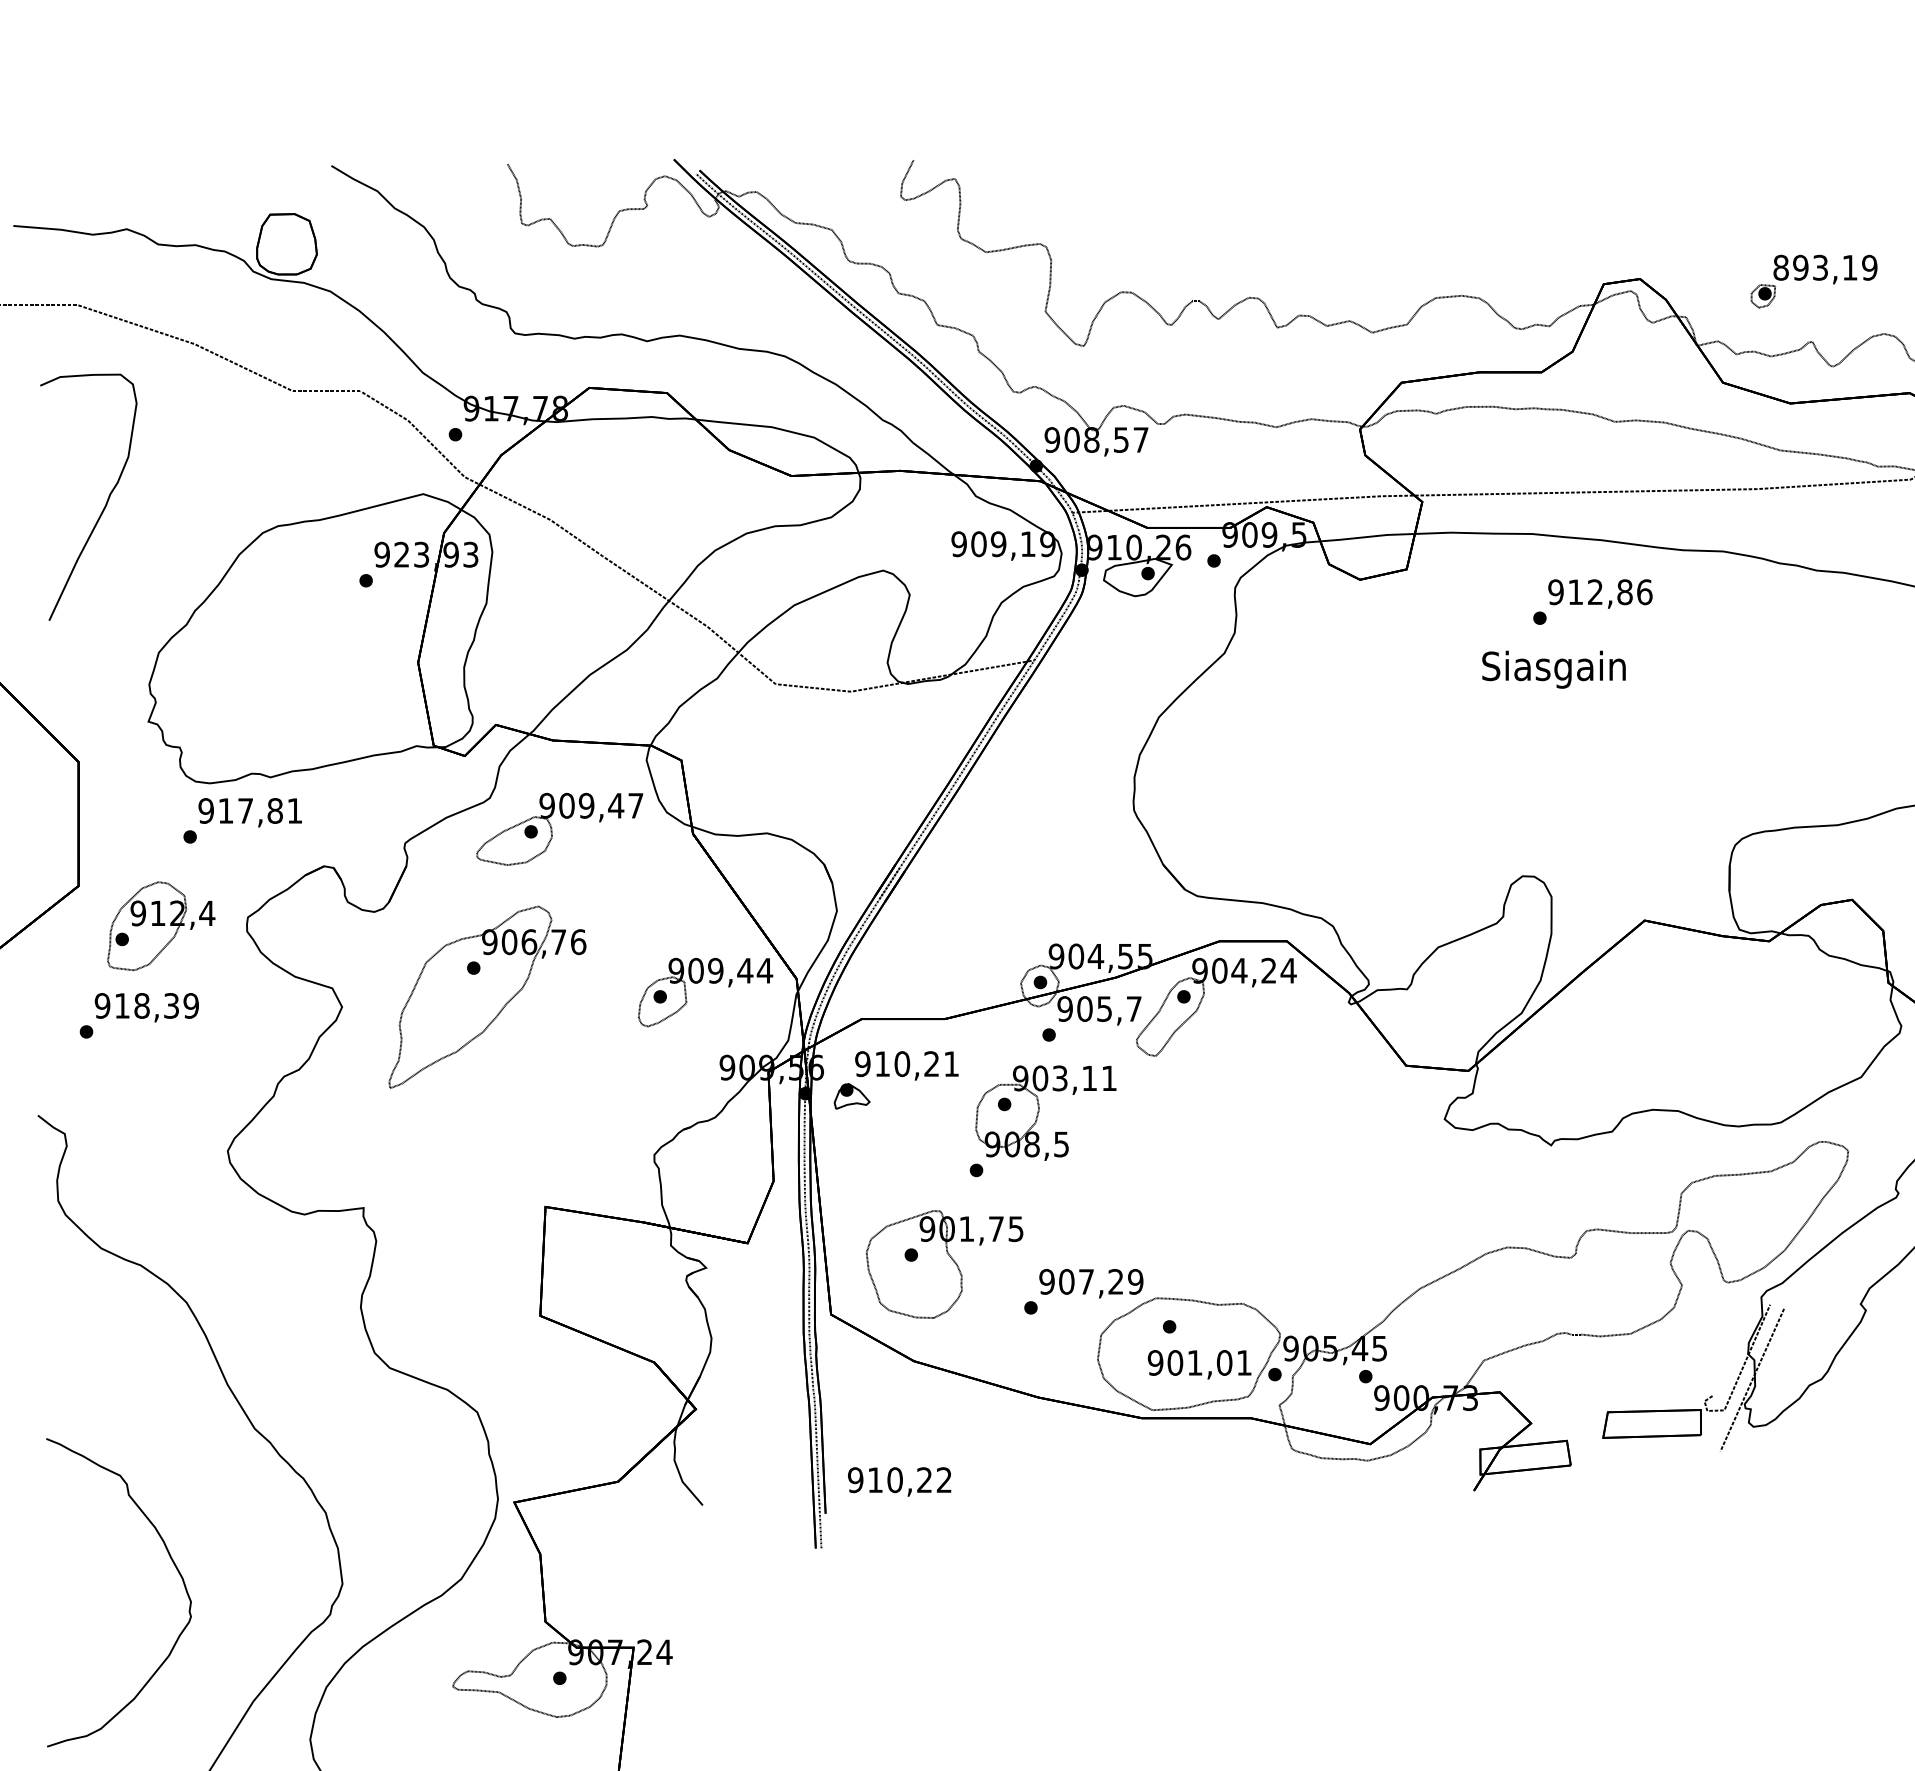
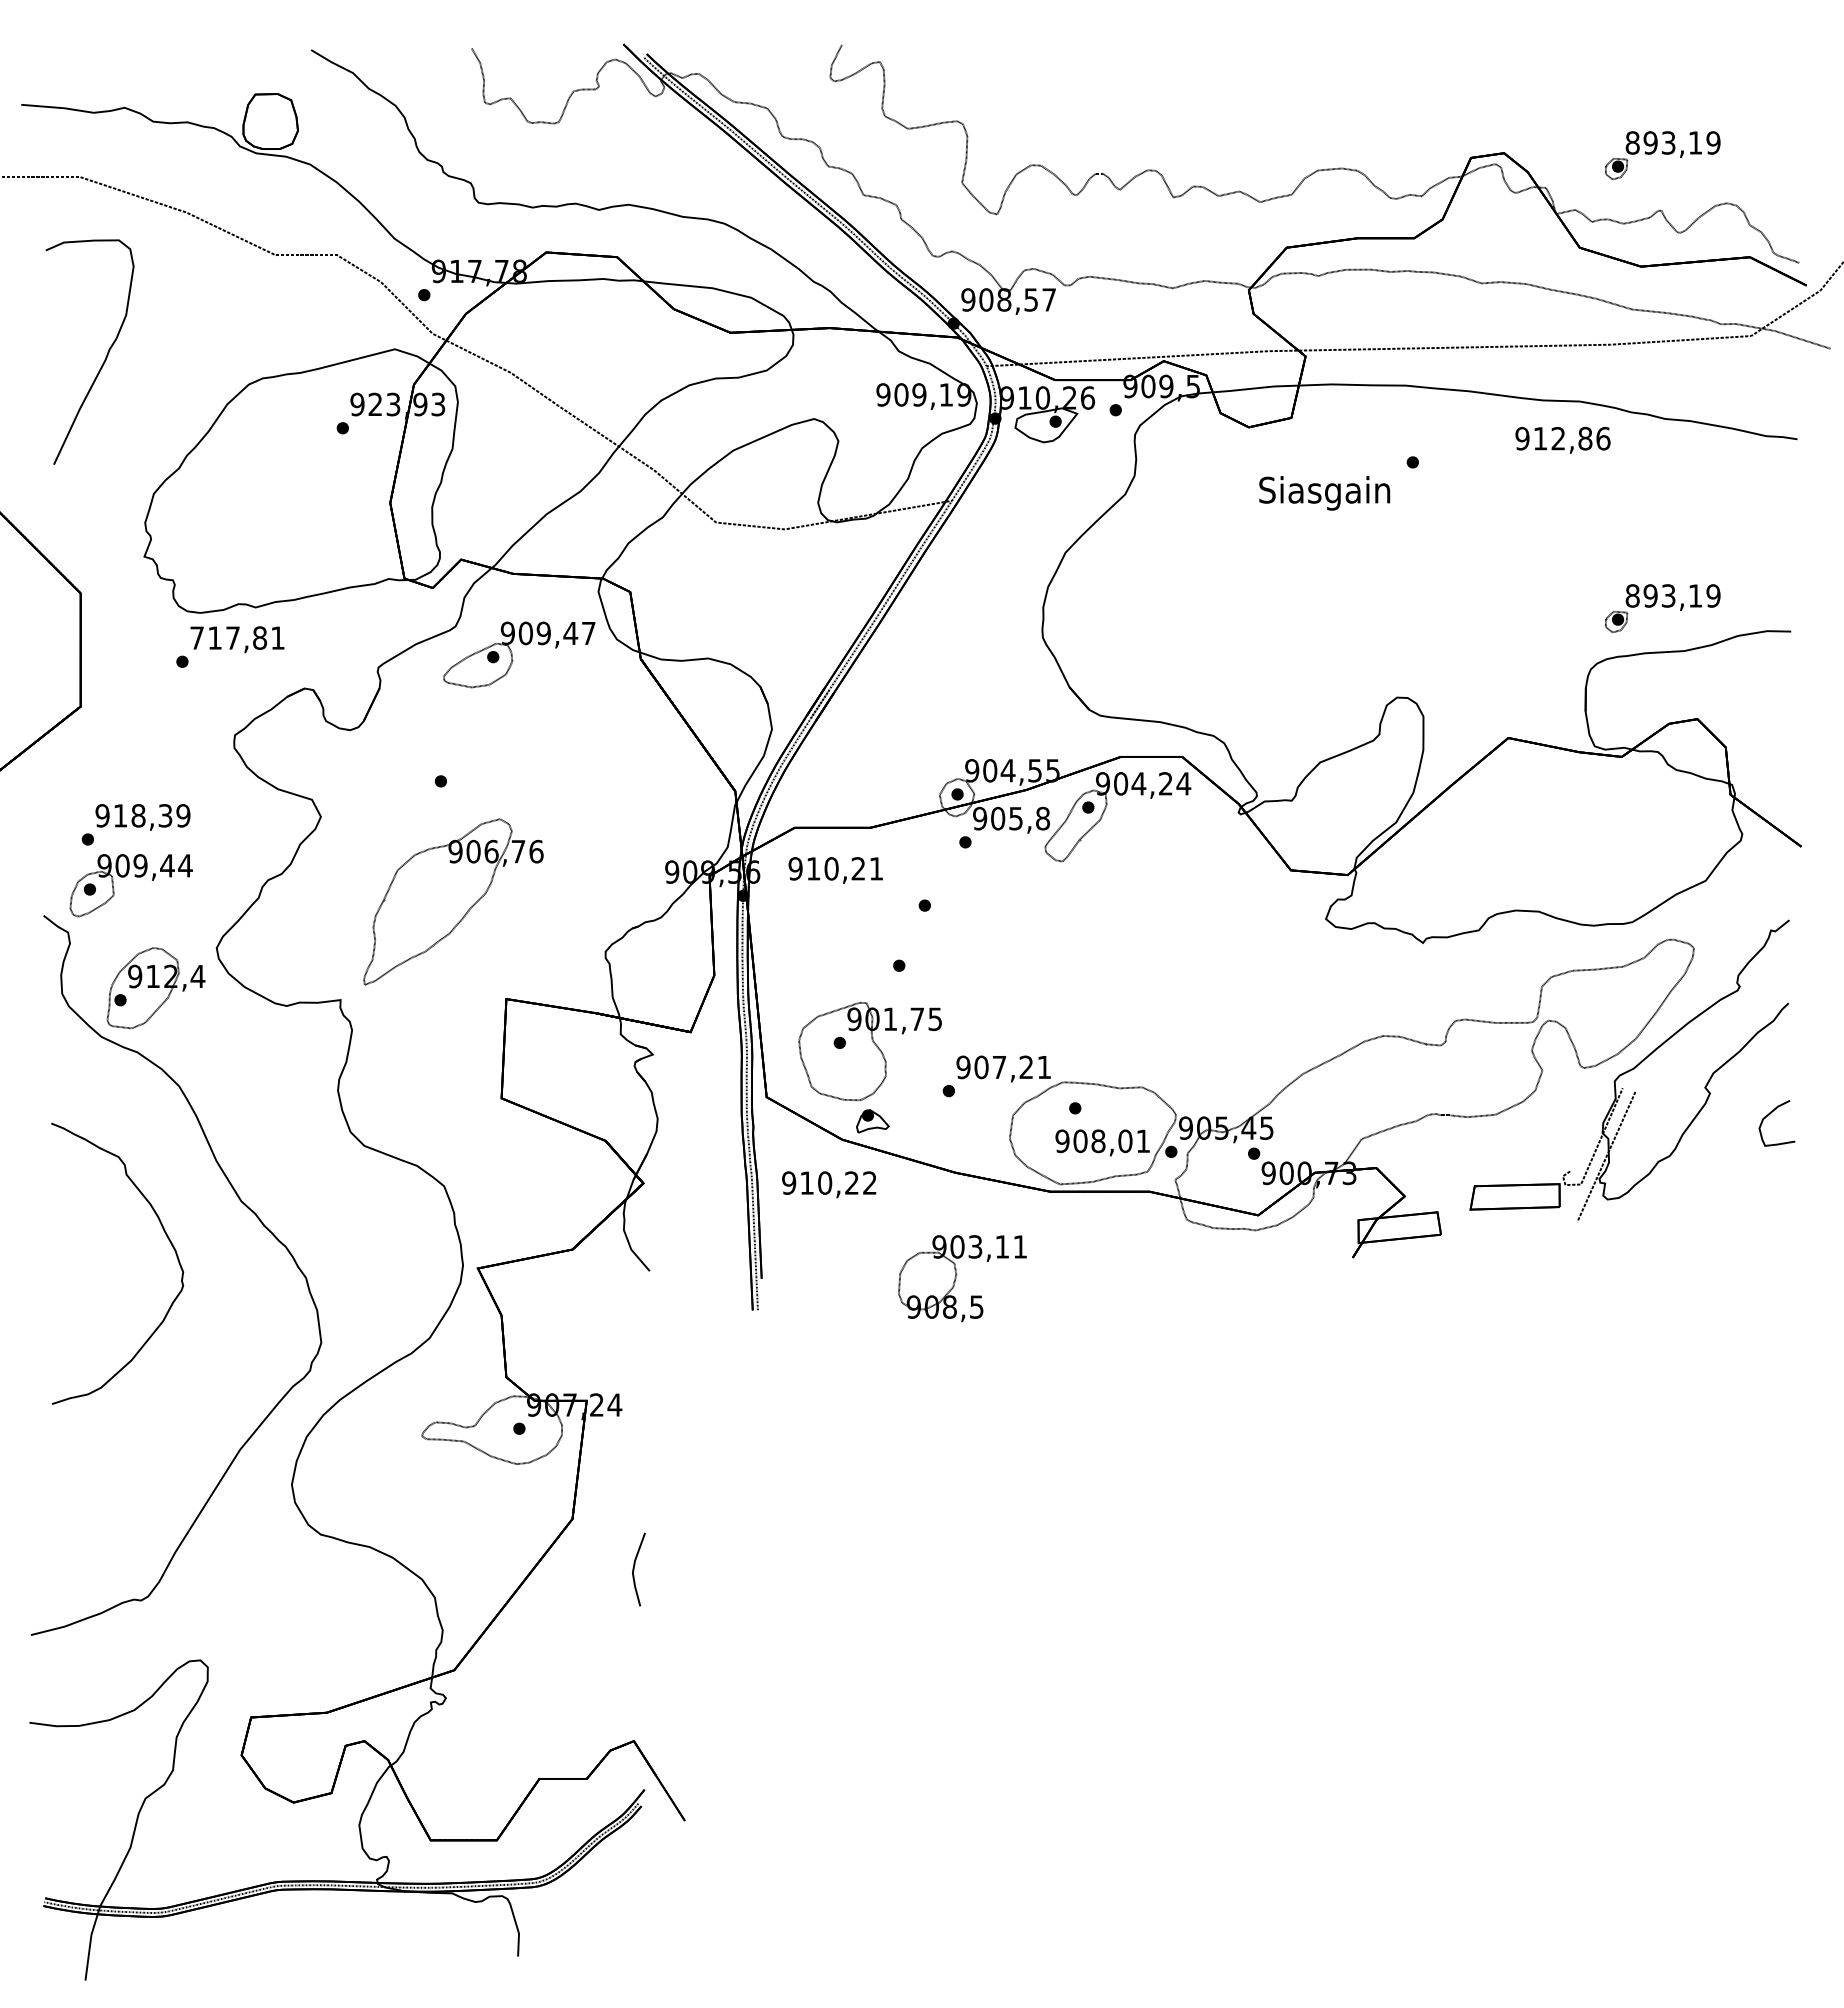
text: (1599, 594) -> (1562, 440), moved
text: (1553, 669) -> (1324, 493), moved
part: (1813, 778) -> (1662, 608), added
text: (206, 810) -> (197, 637), 917,81 -> 717,81
part: (160, 926) -> (155, 988), moved
part: (700, 982) -> (126, 876), moved
part: (487, 996) -> (453, 901), moved
text: (1134, 1008) -> (1043, 818), 905,7 -> 905,8
part: (851, 1096) -> (872, 1121), moved
part: (1045, 1113) -> (962, 1278), moved
text: (1135, 1282) -> (1044, 1067), 907,29 -> 907,21
text: (1195, 1363) -> (1098, 1141), 901,01 -> 908,01
text: (899, 1481) -> (829, 1184), moved
curve: (173, 1565) -> (167, 1238), moved

